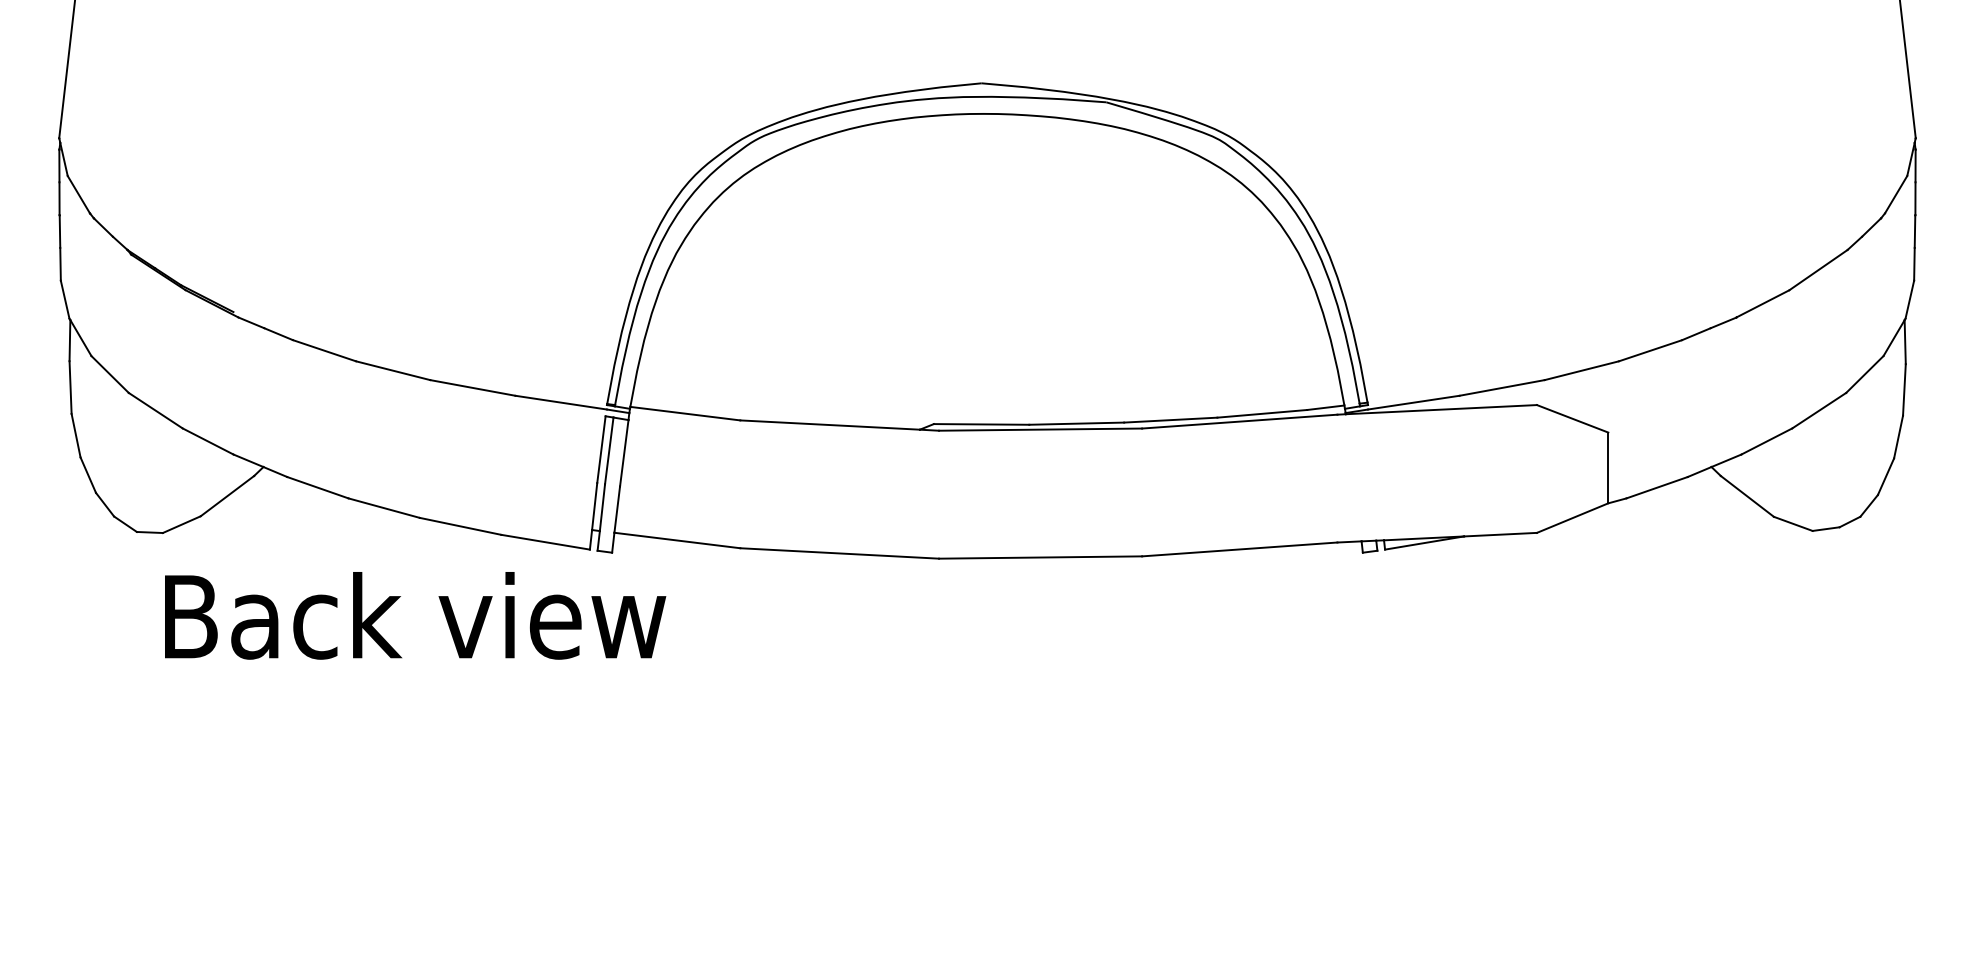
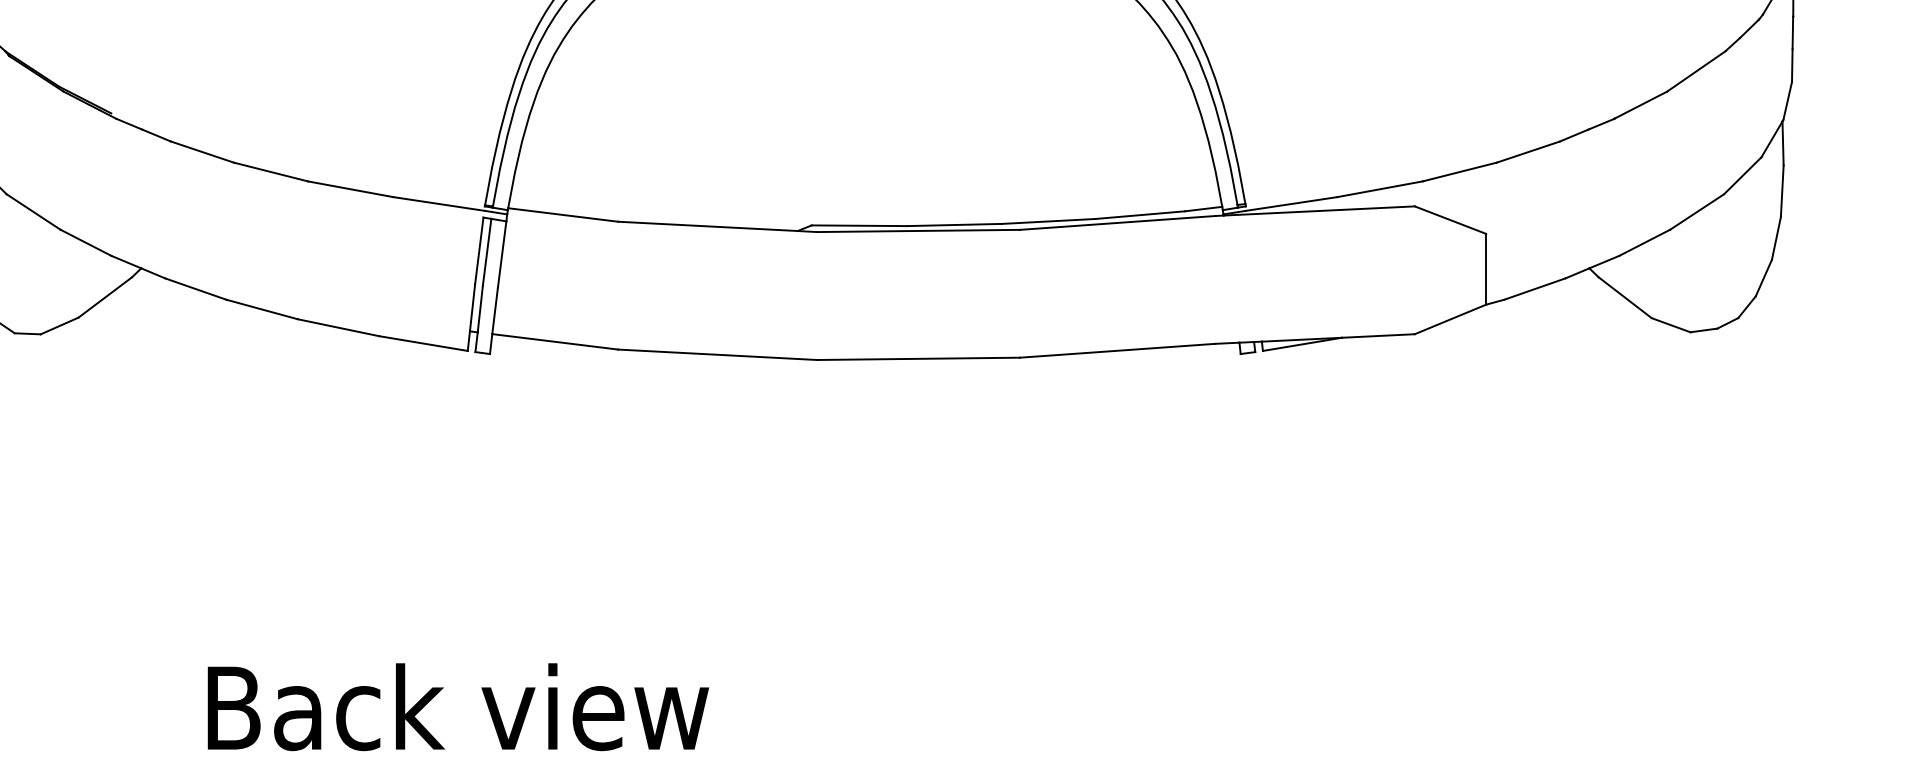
text: (415, 615) -> (458, 706), moved

